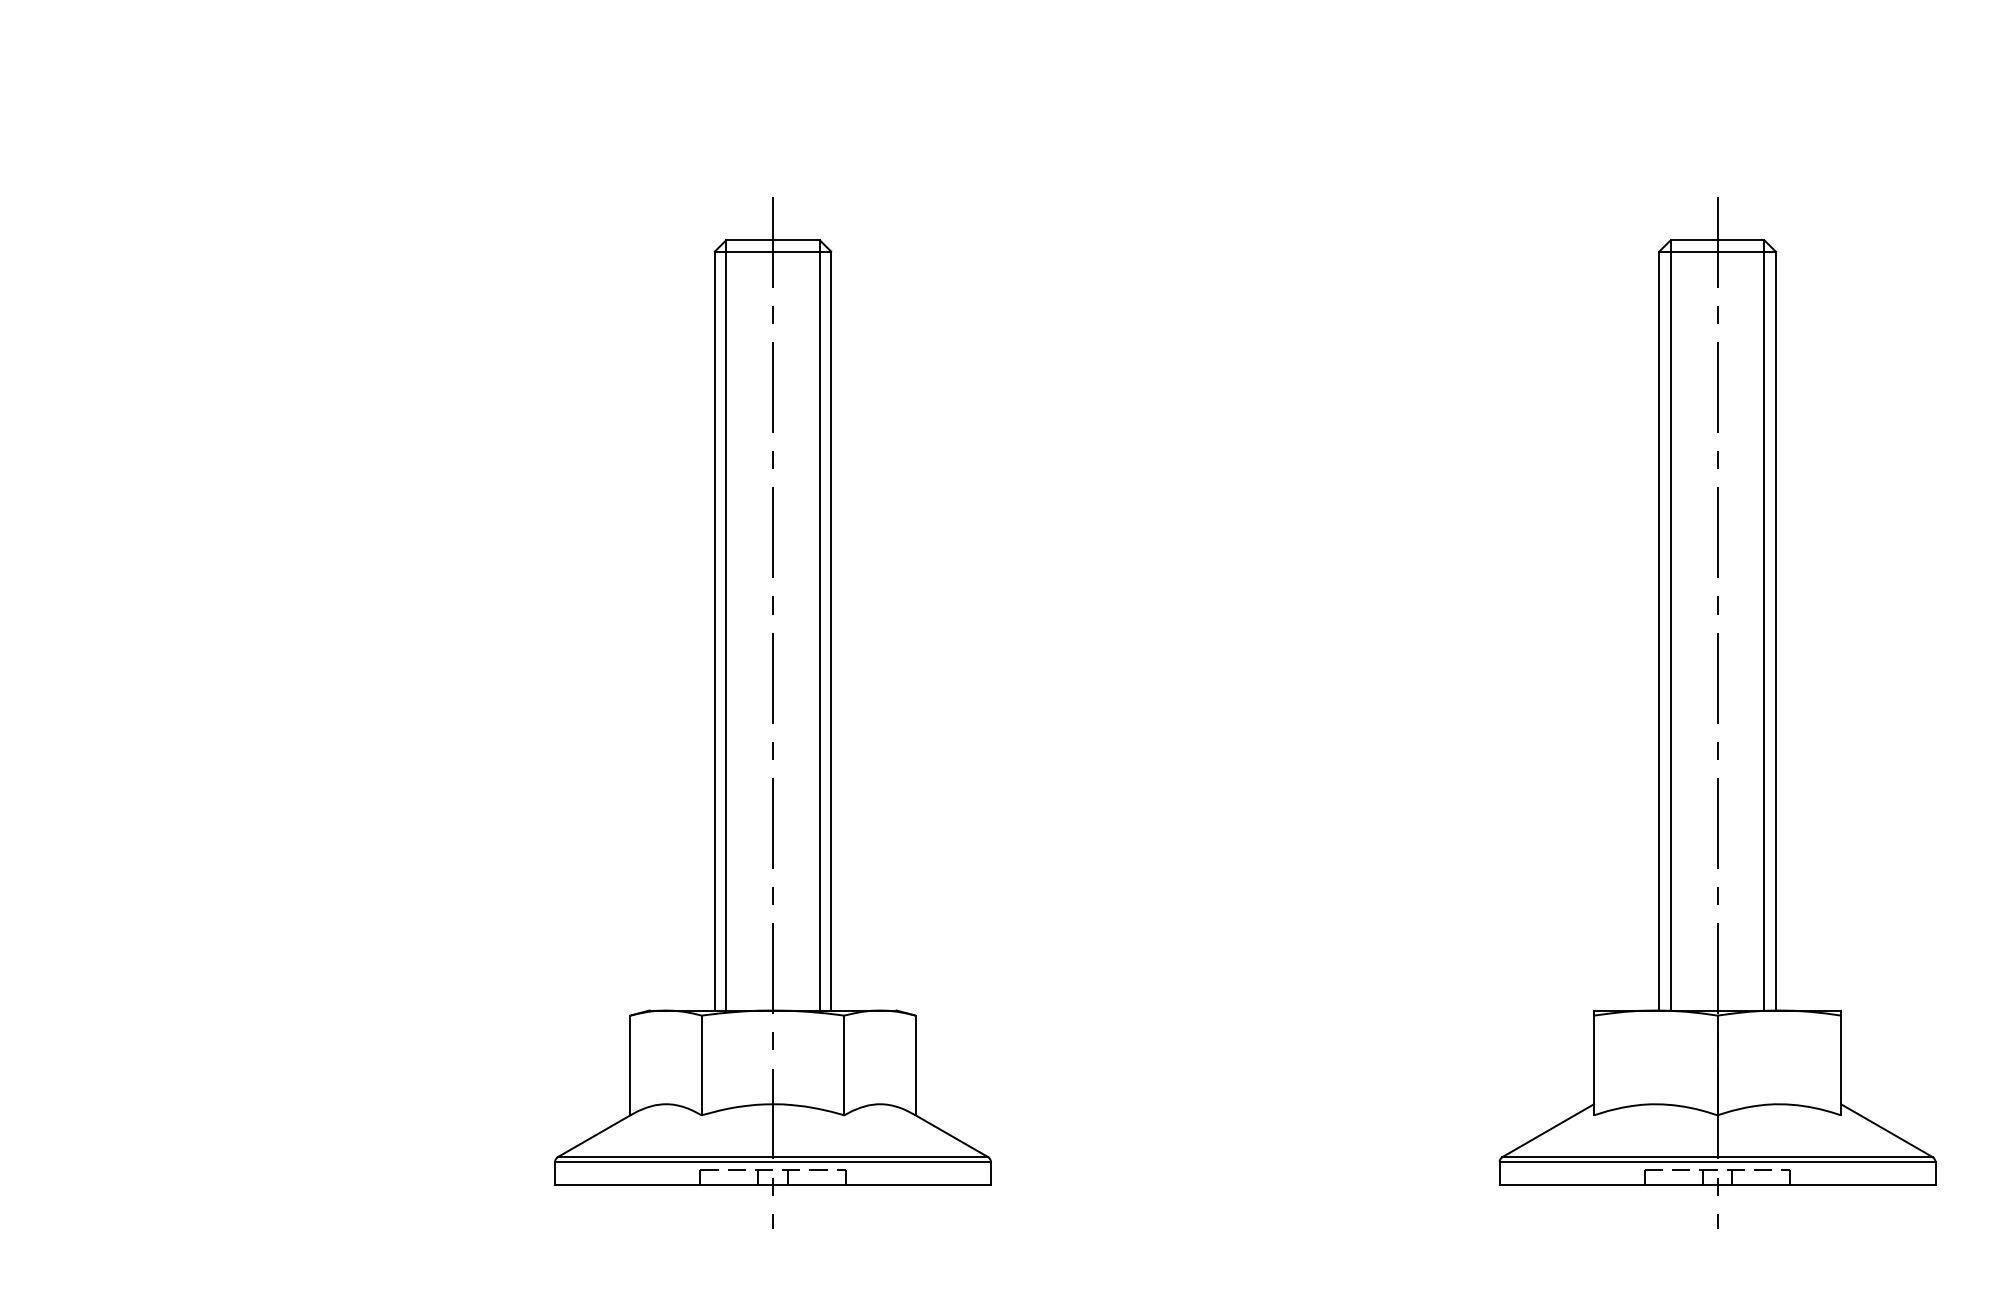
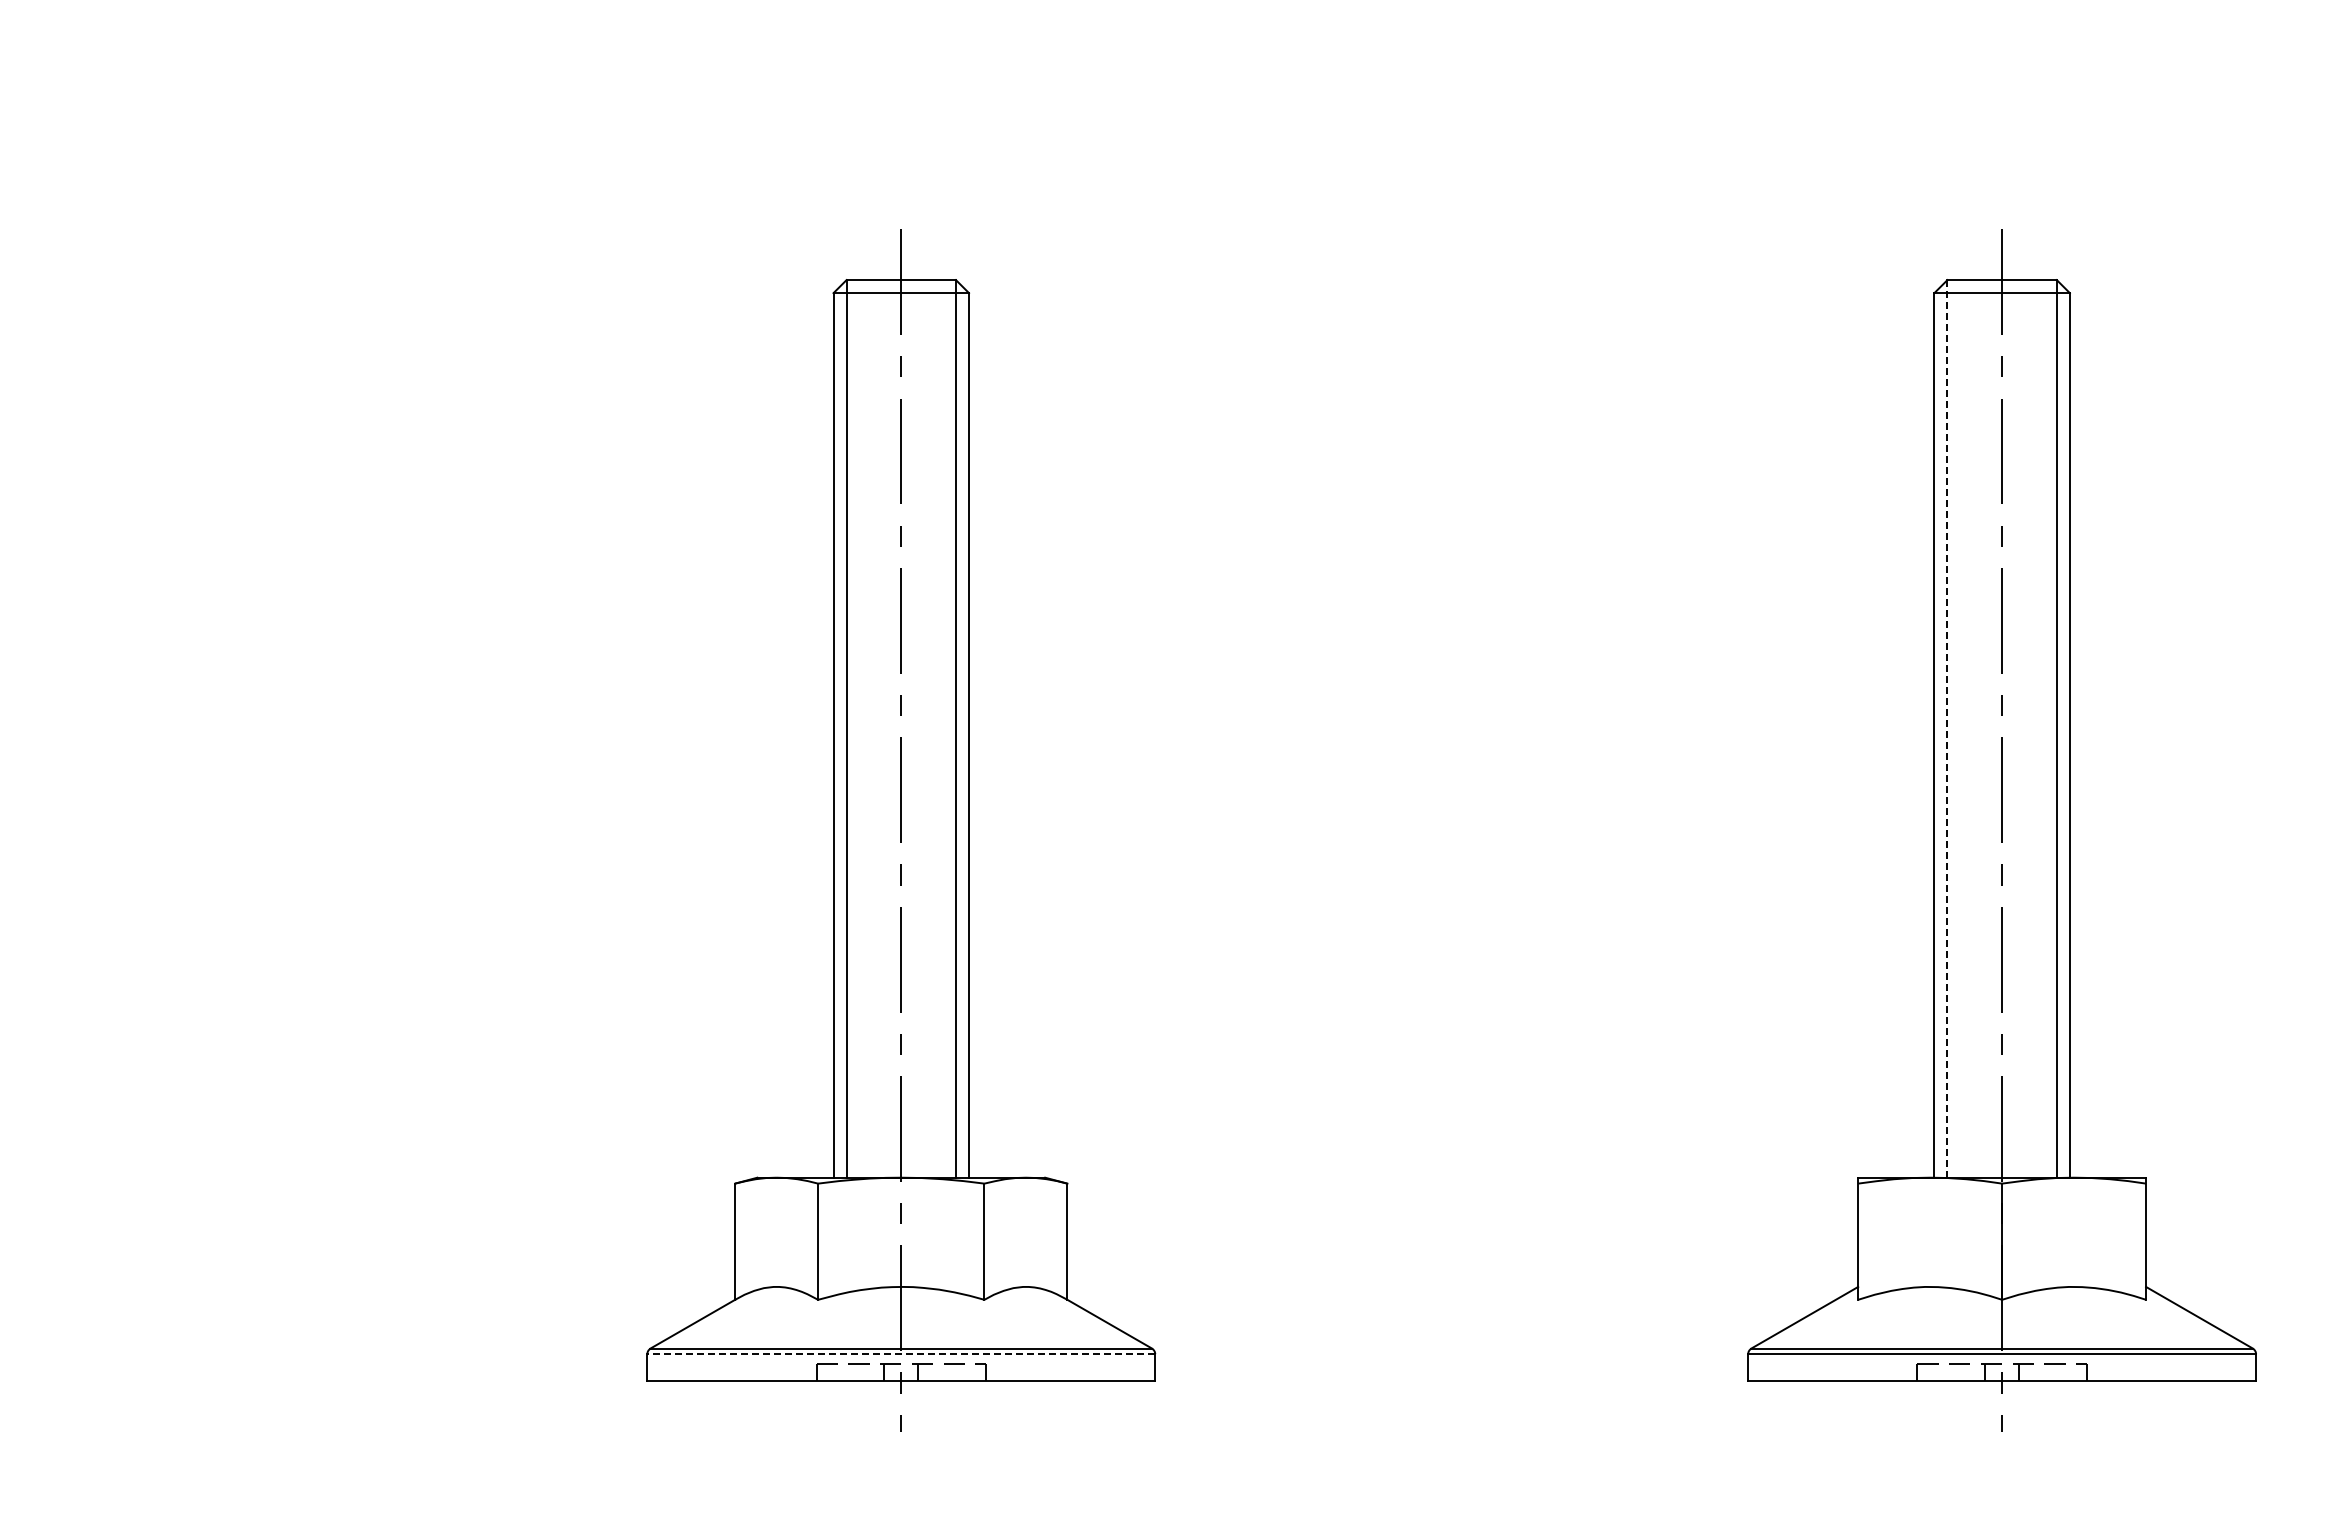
line: (1670, 625) -> (1947, 728), solid -> dashed
line: (772, 1162) -> (900, 1354), solid -> dashed

